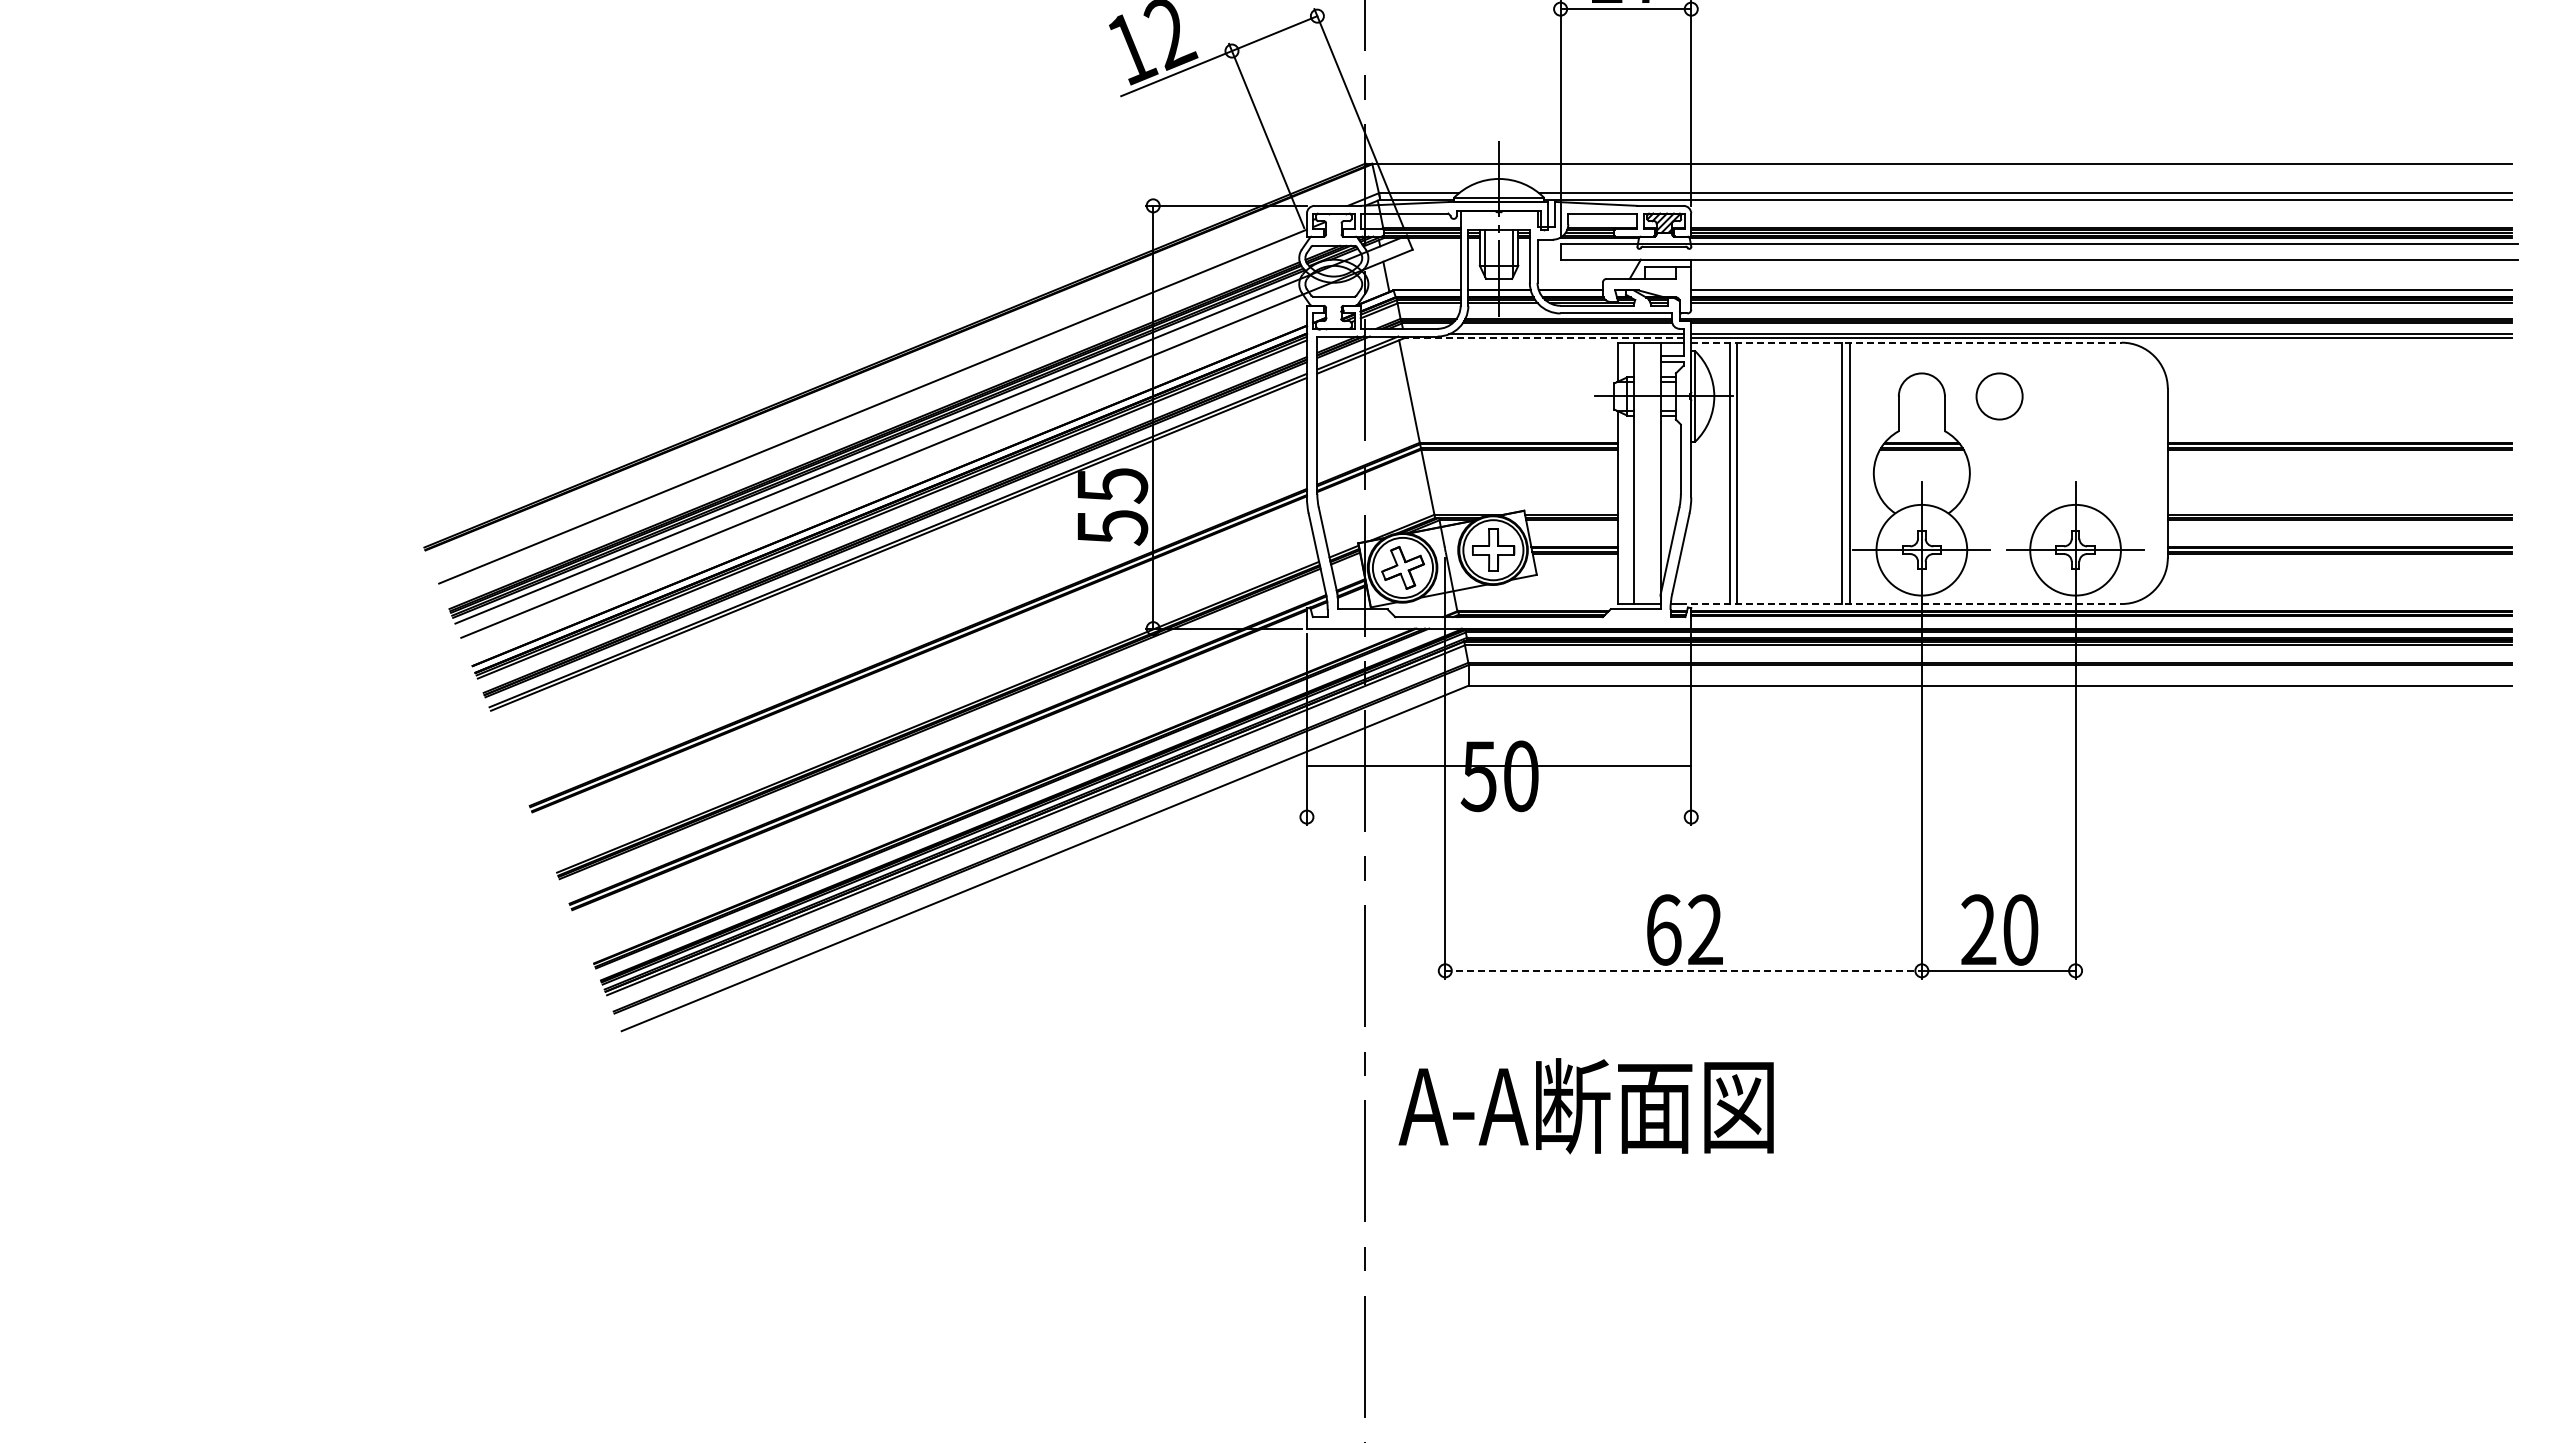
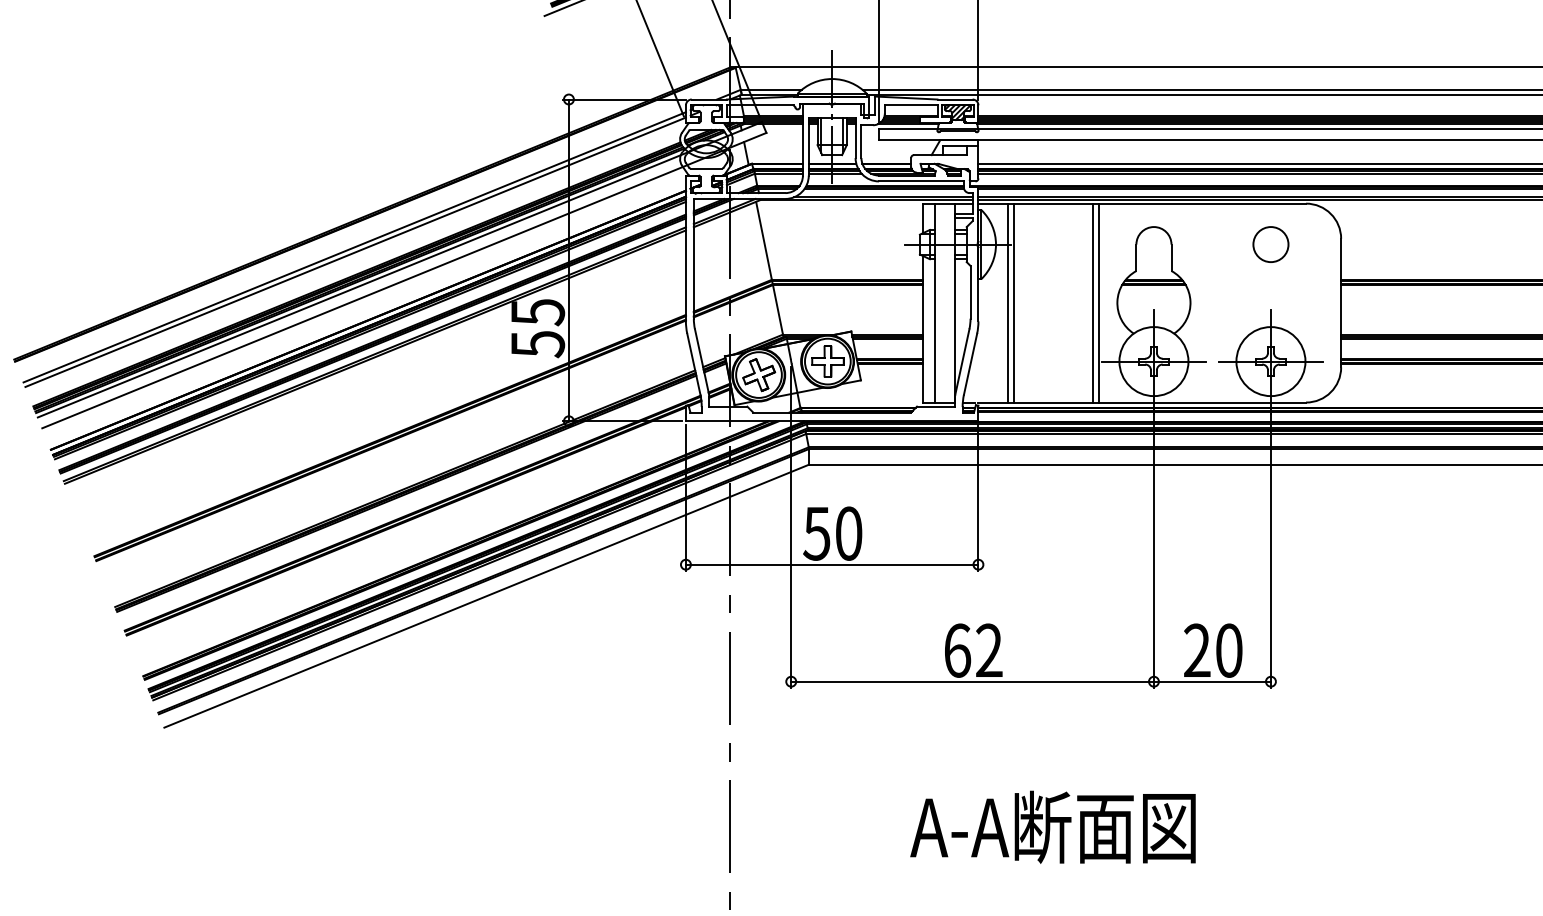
line: (1543, 338) -> (865, 200), dashed -> solid
line: (1906, 342) -> (1142, 203), dashed -> solid
circle: (1999, 396) -> (1270, 244), moved
line: (871, 399) -> (354, 246), added
line: (1906, 604) -> (1142, 402), dashed -> solid
line: (1498, 766) -> (831, 565), moved
line: (1684, 970) -> (973, 681), dashed -> solid
text: (1585, 1106) -> (1052, 827), moved

